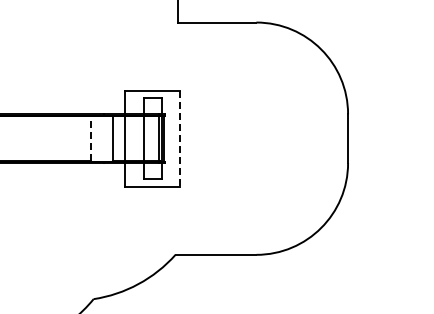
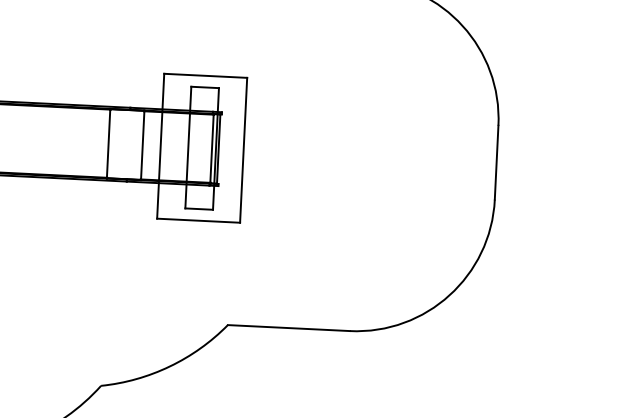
line: (90, 138) -> (108, 143), dashed -> solid
line: (180, 139) -> (243, 151), dashed -> solid

